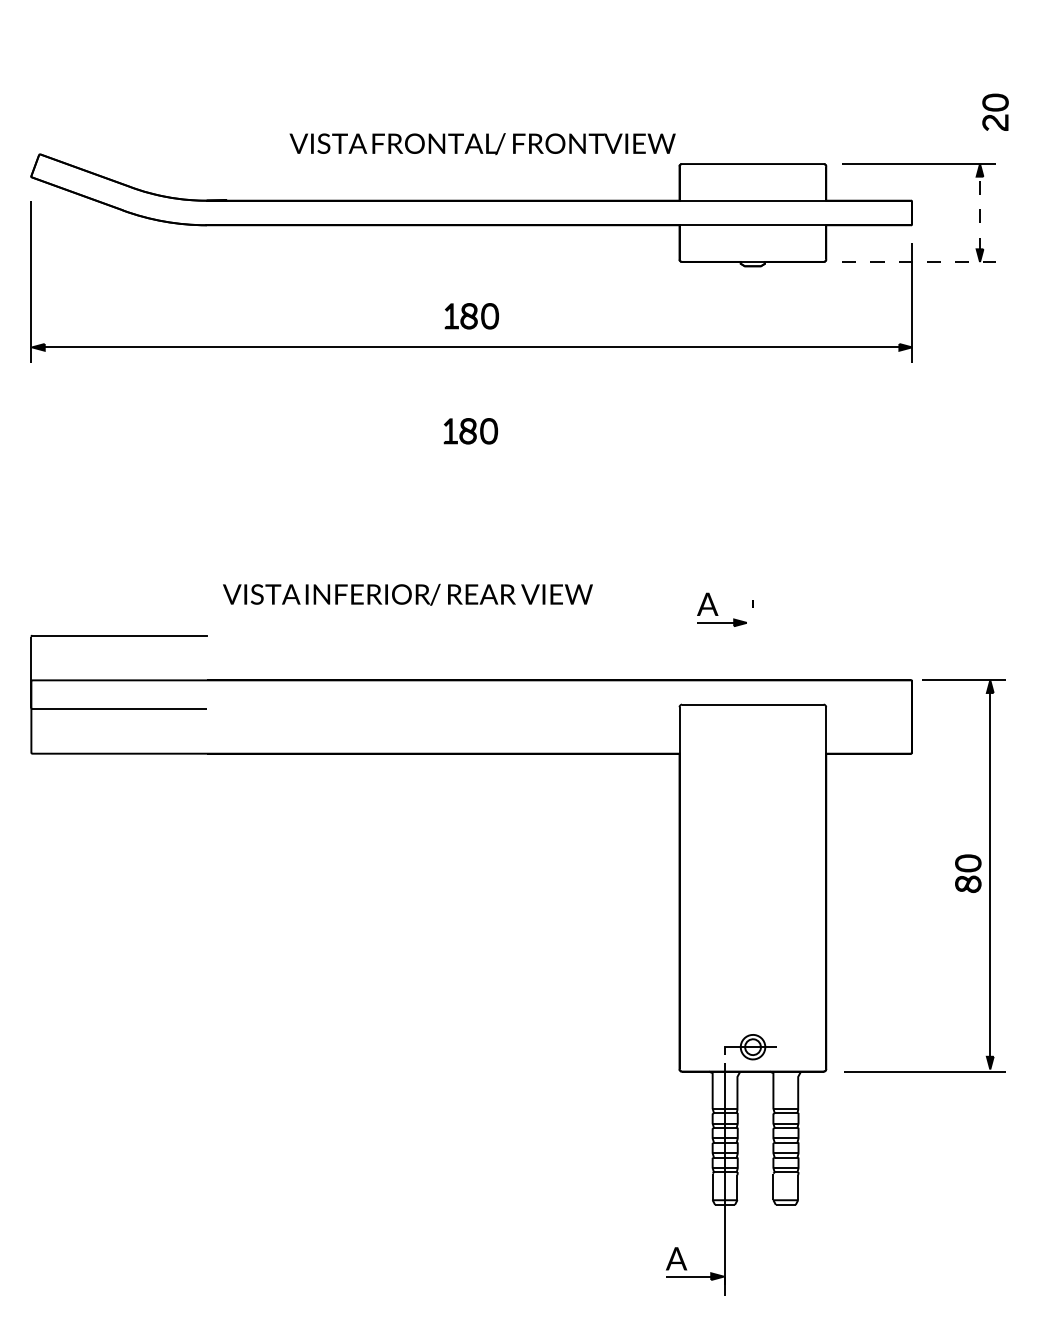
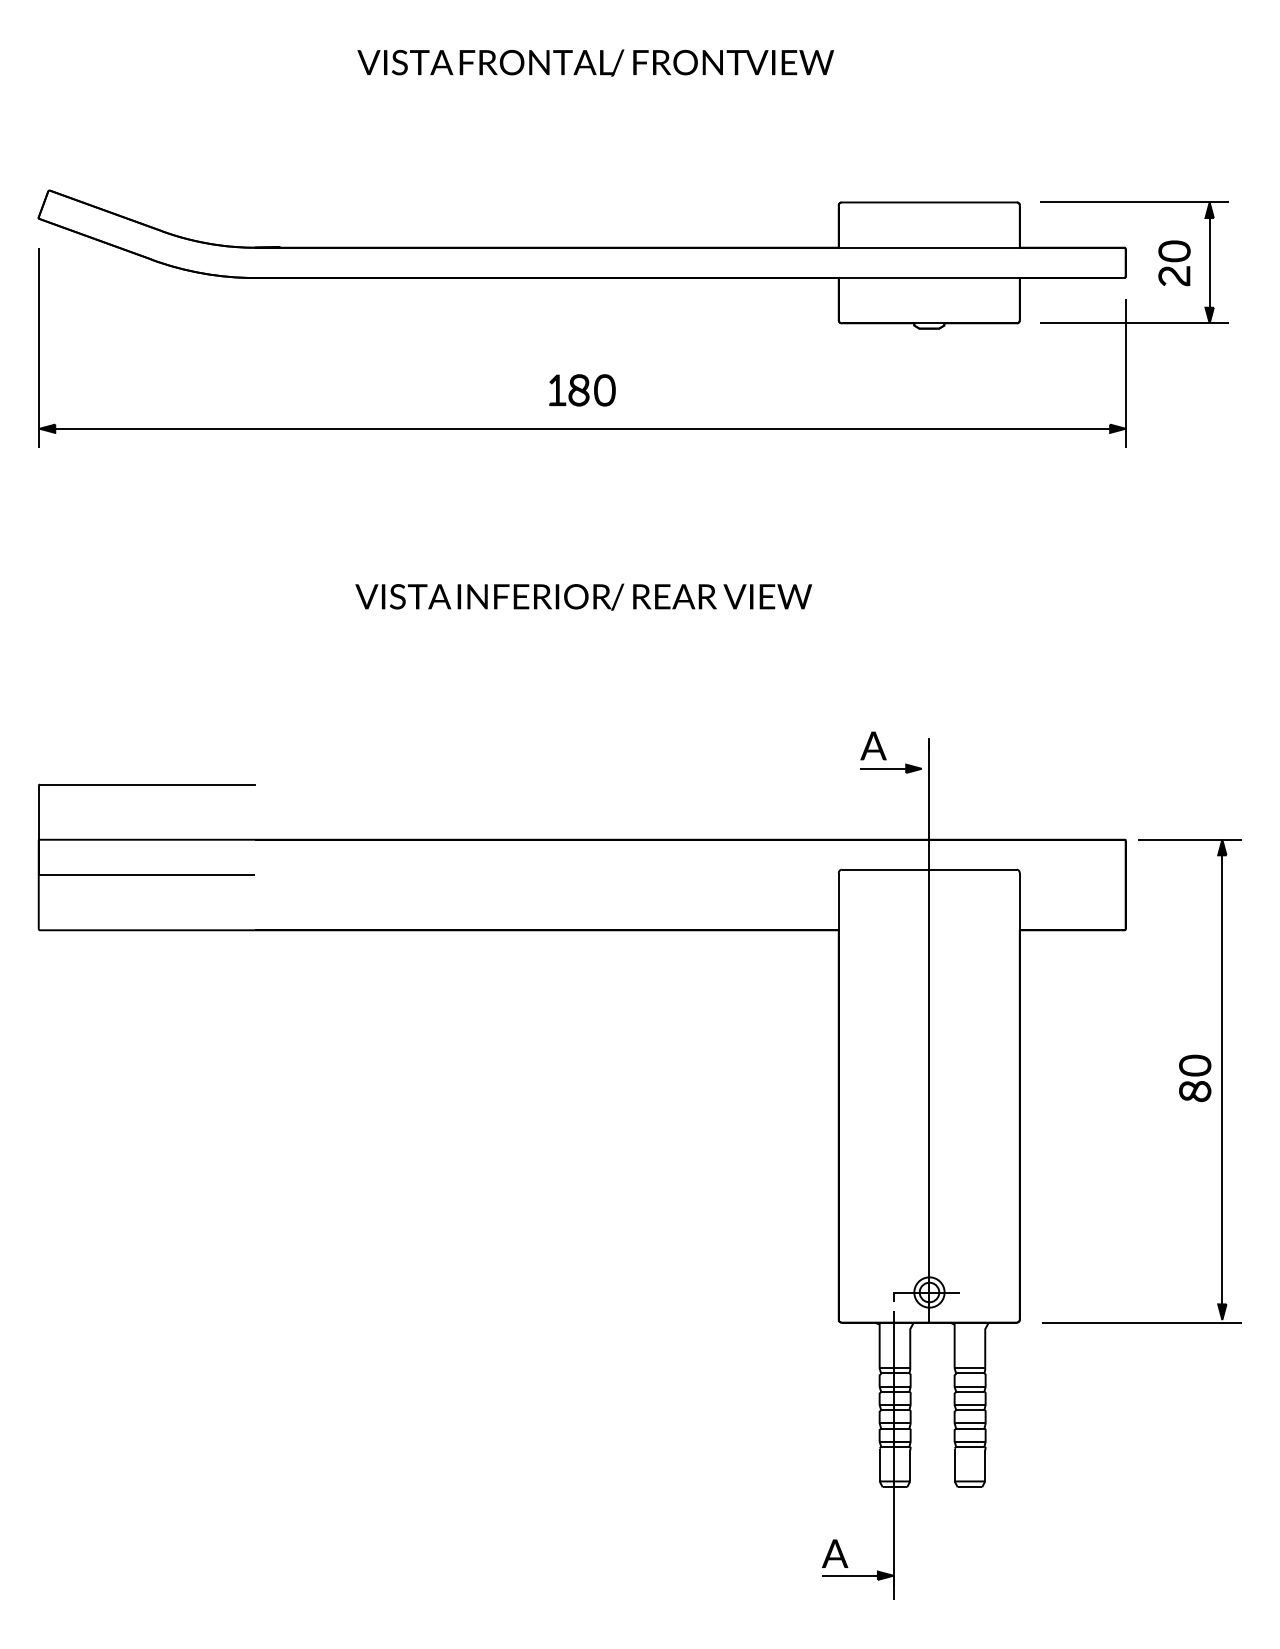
part: (995, 111) -> (1174, 262), moved
text: (482, 144) -> (595, 63), moved
line: (980, 212) -> (1210, 262), dashed -> solid
line: (918, 261) -> (1133, 322), dashed -> solid
part: (470, 431) -> (580, 532), removed
text: (407, 594) -> (583, 596), moved
line: (752, 834) -> (928, 1030), added

